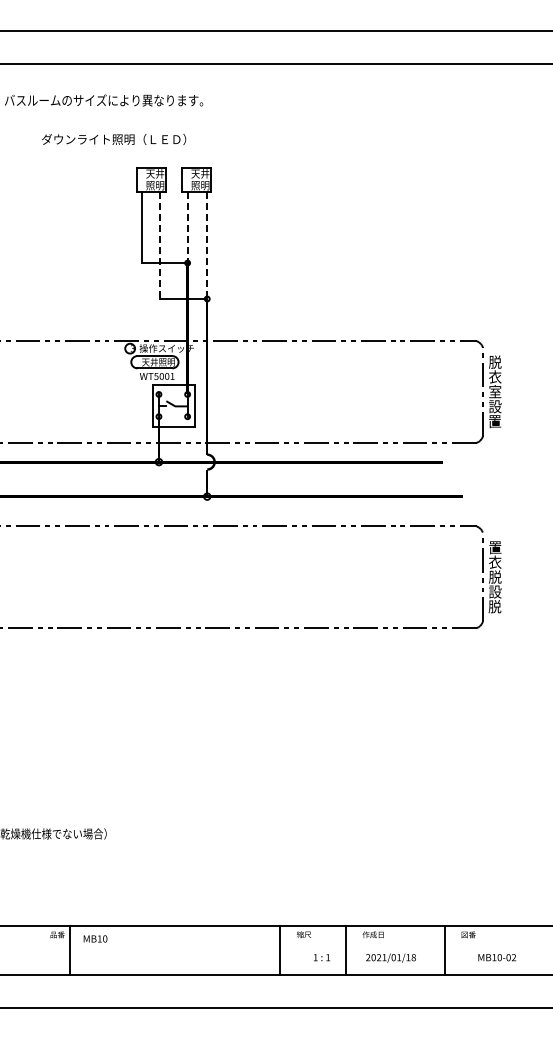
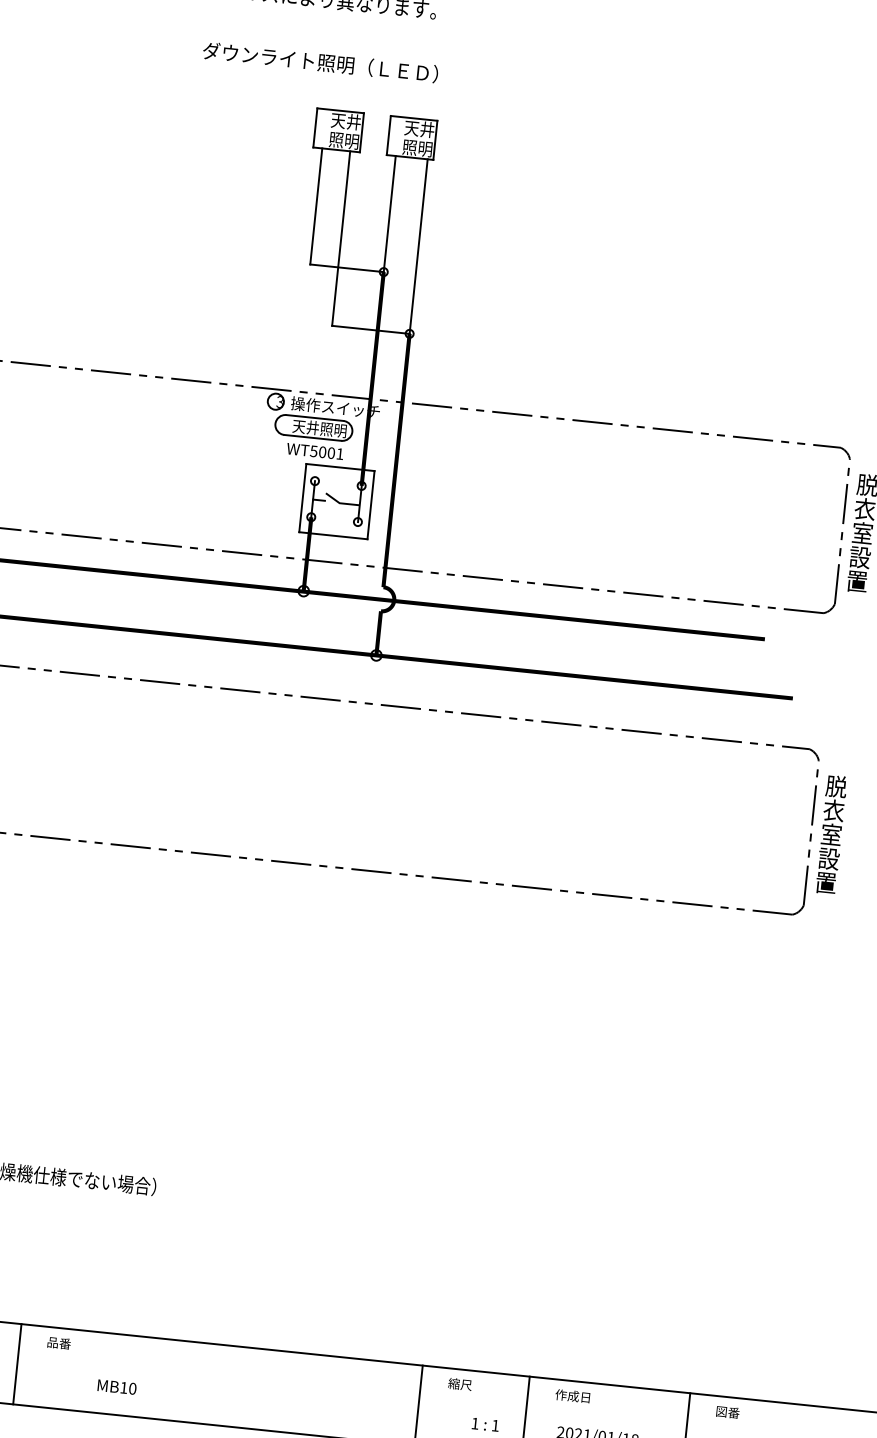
text: (114, 139) -> (321, 62), moved
line: (187, 227) -> (389, 214), dashed -> solid
line: (159, 245) -> (340, 238), dashed -> solid
line: (207, 245) -> (419, 246), dashed -> solid
text: (495, 547) -> (836, 786), 置 -> 脱
text: (495, 576) -> (831, 833), 脱 -> 室
text: (494, 606) -> (825, 882), 脱 -> 置
text: (95, 938) -> (117, 1386), moved
line: (70, 949) -> (17, 1362), moved

